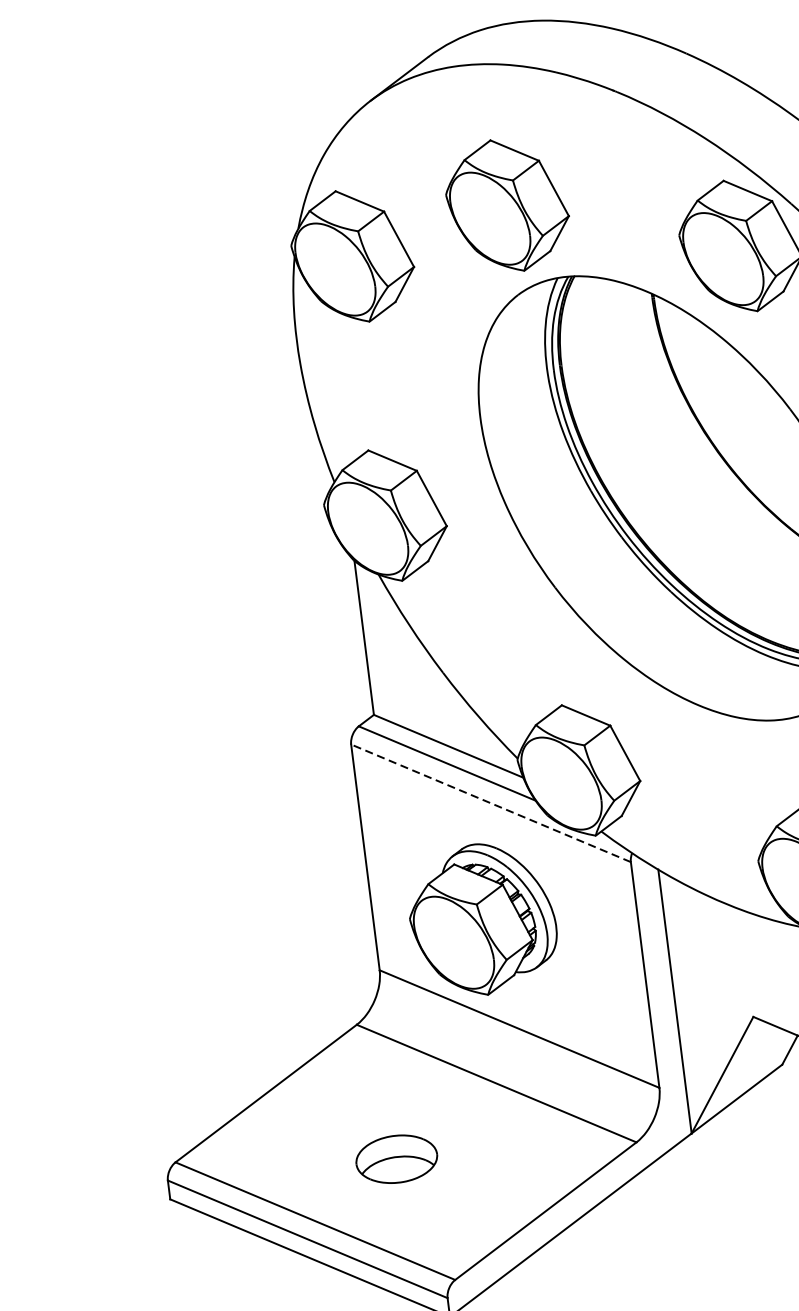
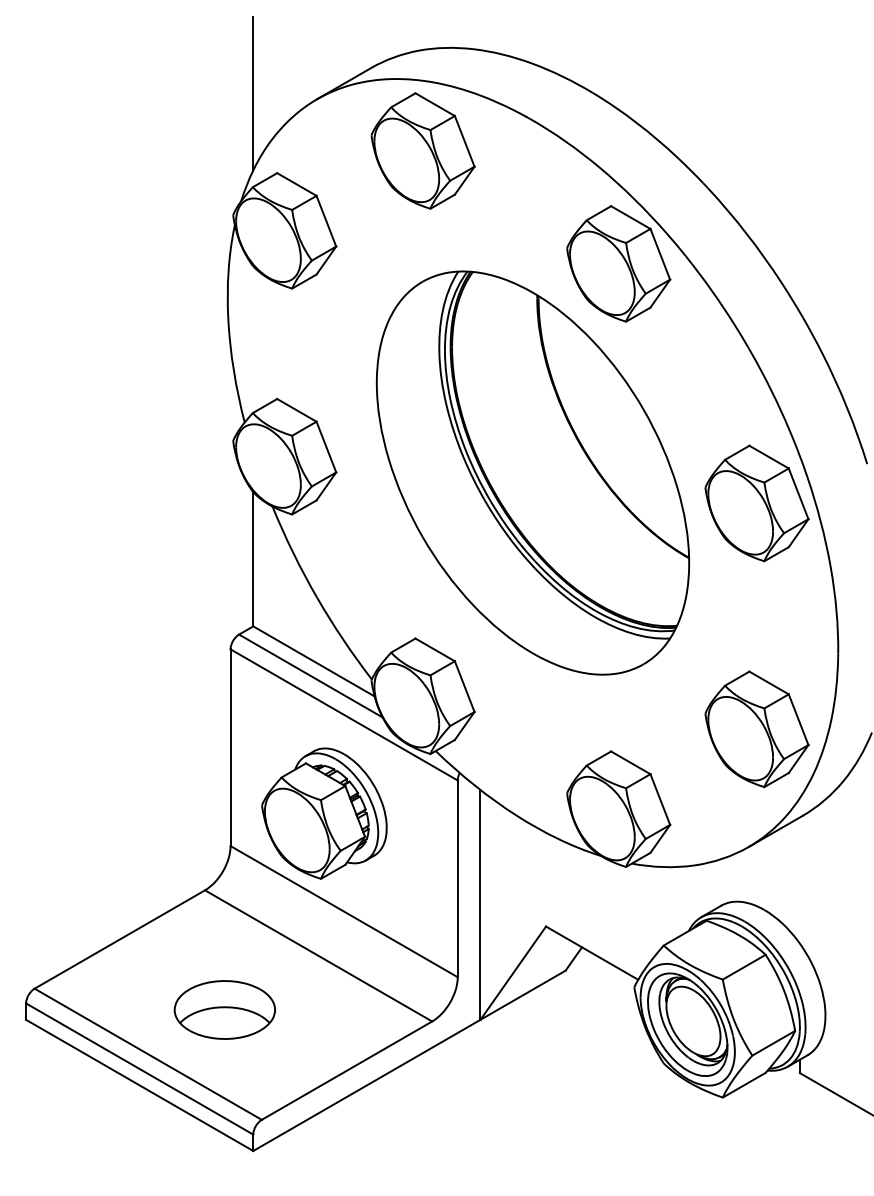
line: (296, 103) -> (253, 93), added
part: (506, 205) -> (422, 150), moved
line: (490, 802) -> (343, 714), dashed -> solid
part: (396, 1158) -> (224, 1009), size x1.43

